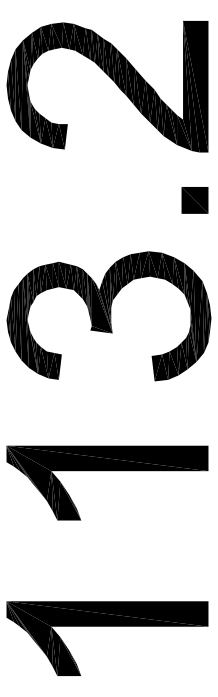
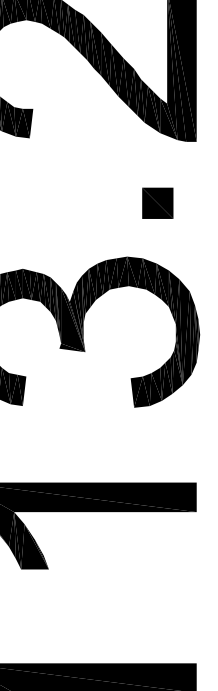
part: (194, 200) -> (157, 203), moved

